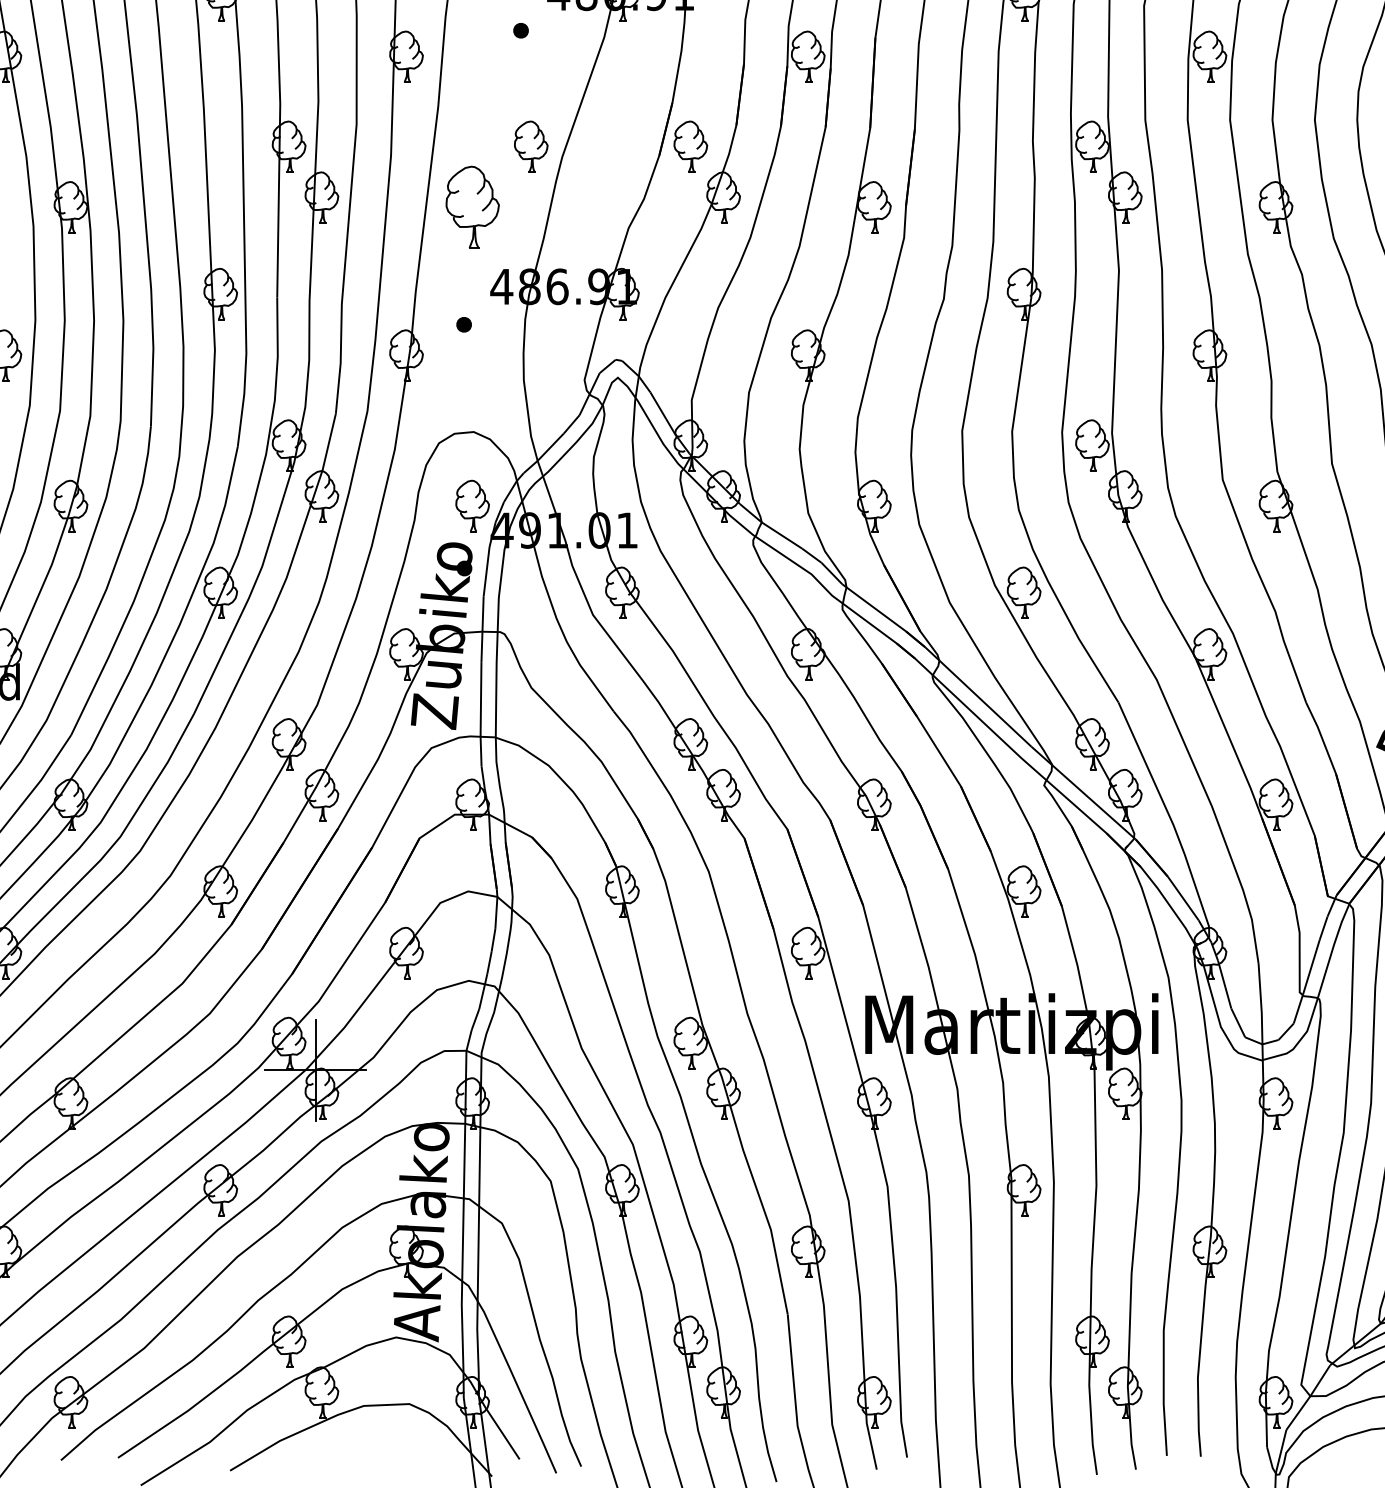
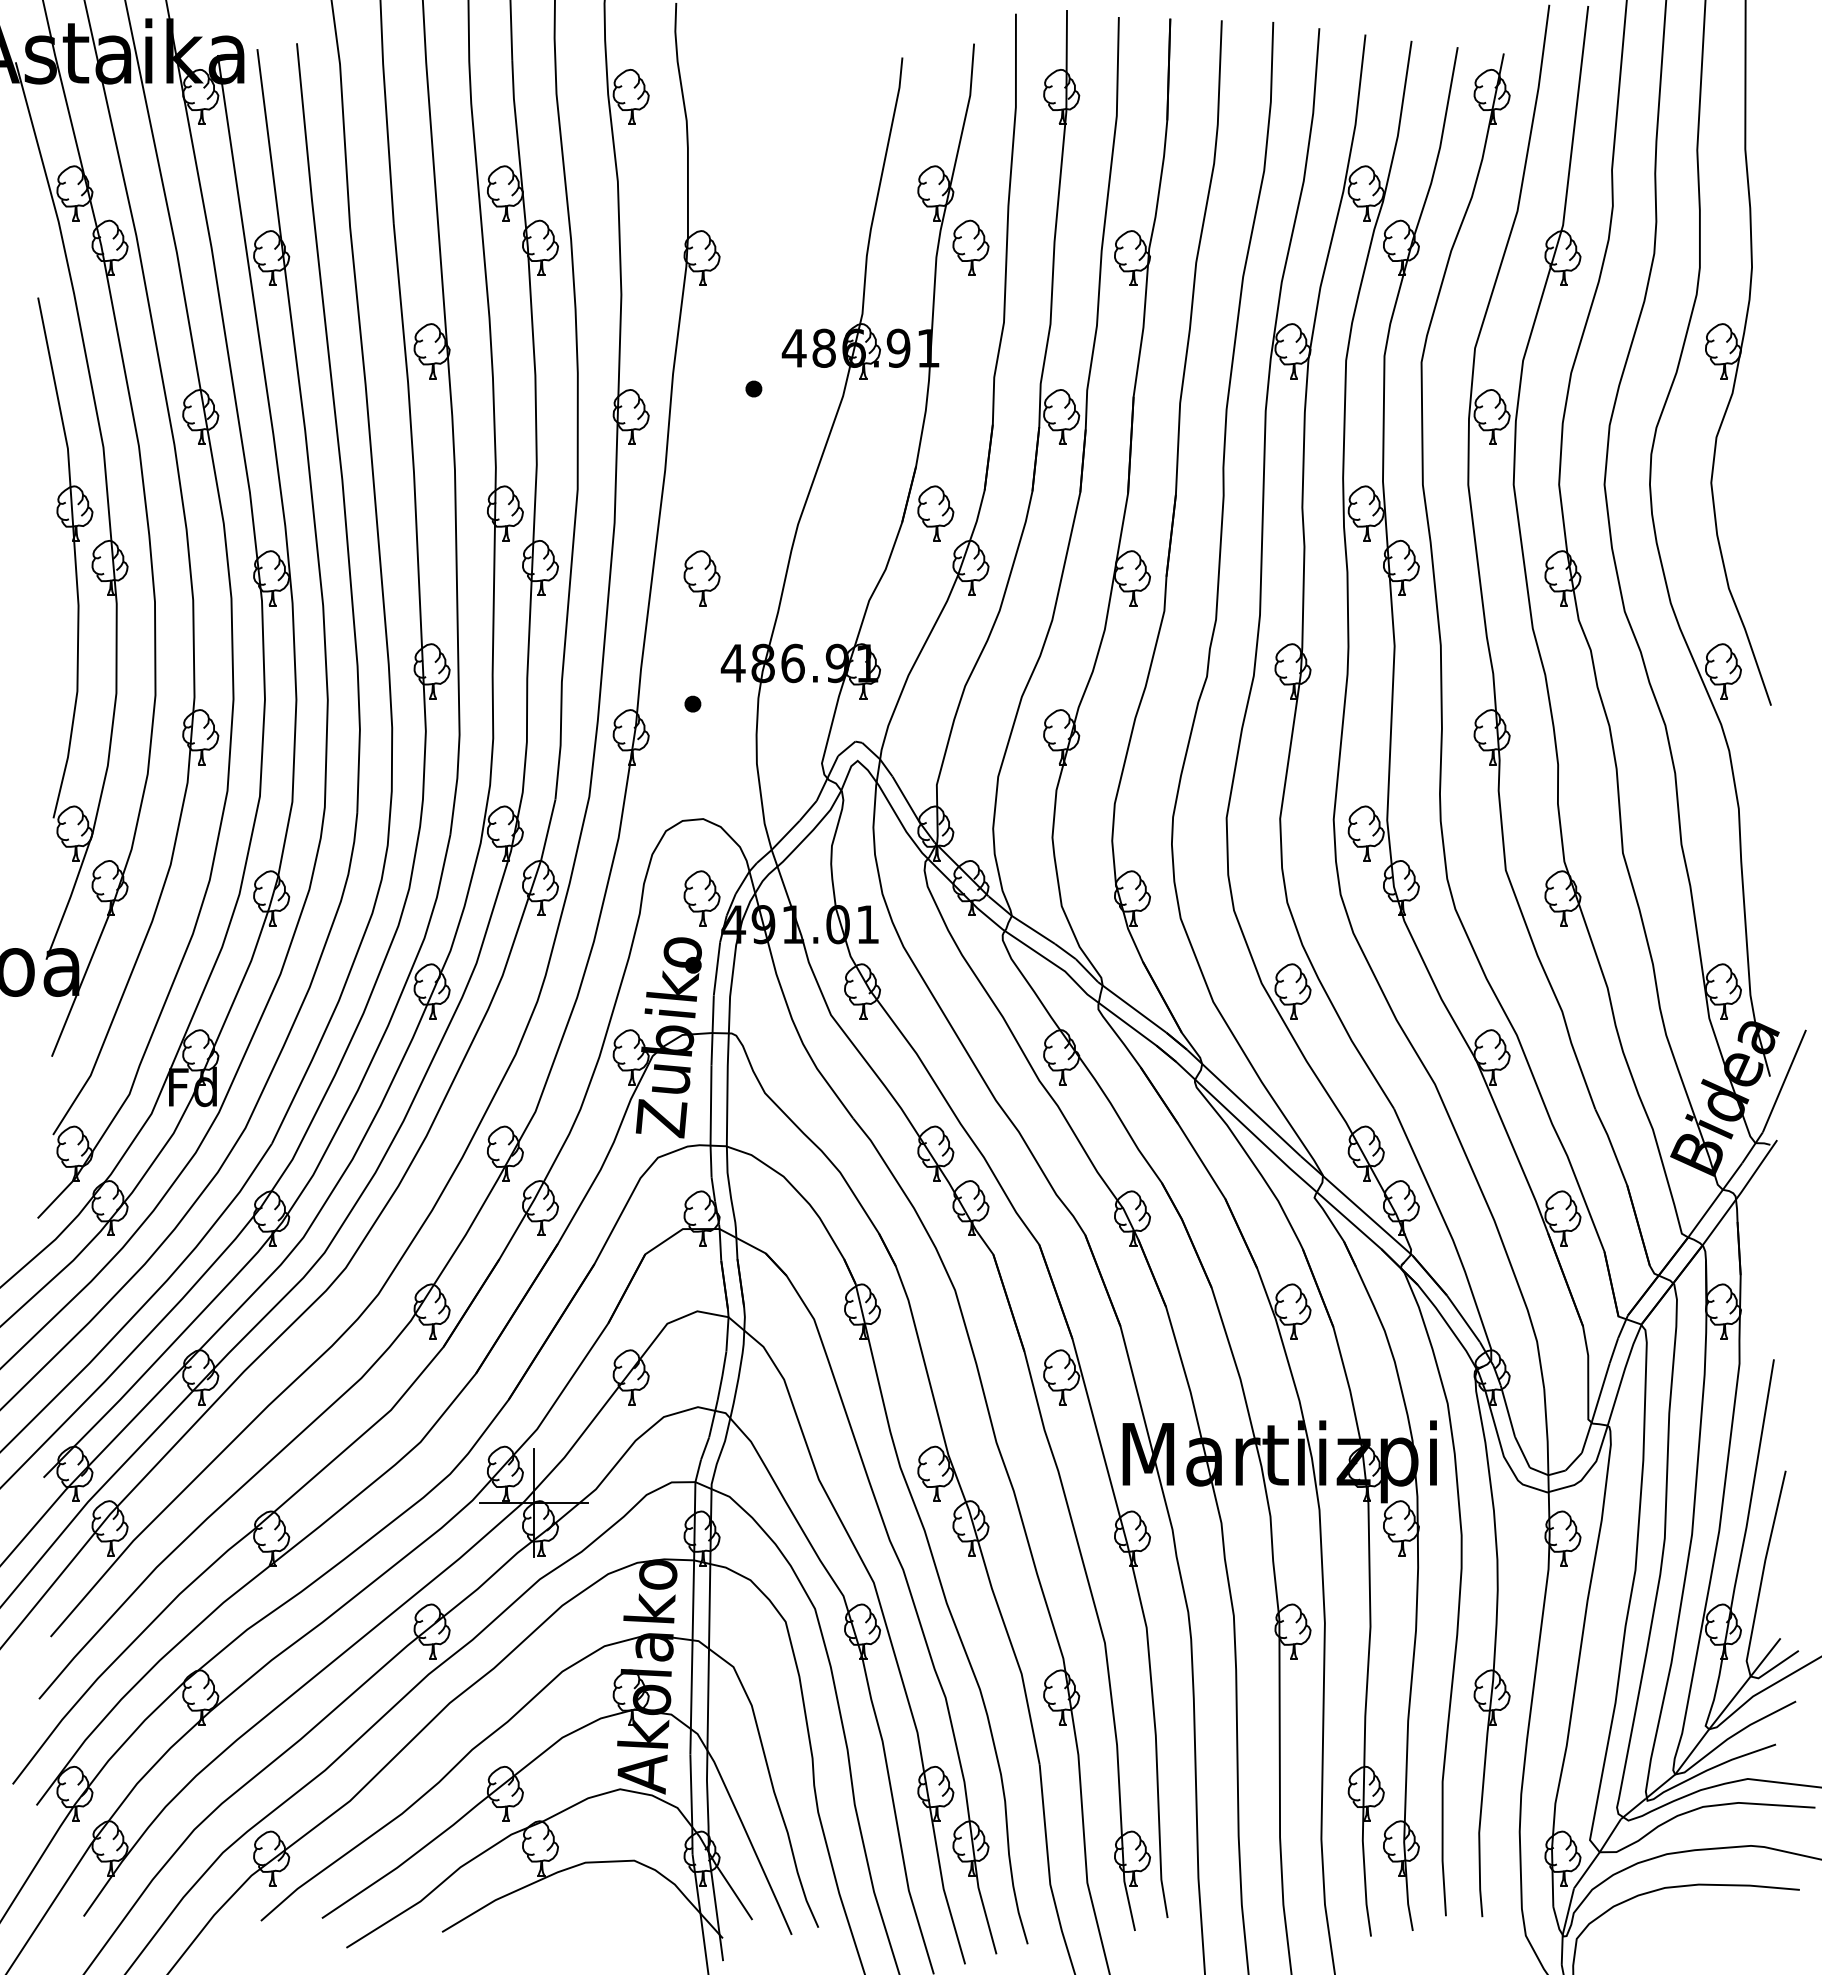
part: (530, 146) -> (764, 513), removed
part: (472, 207) -> (701, 578), size x0.62

